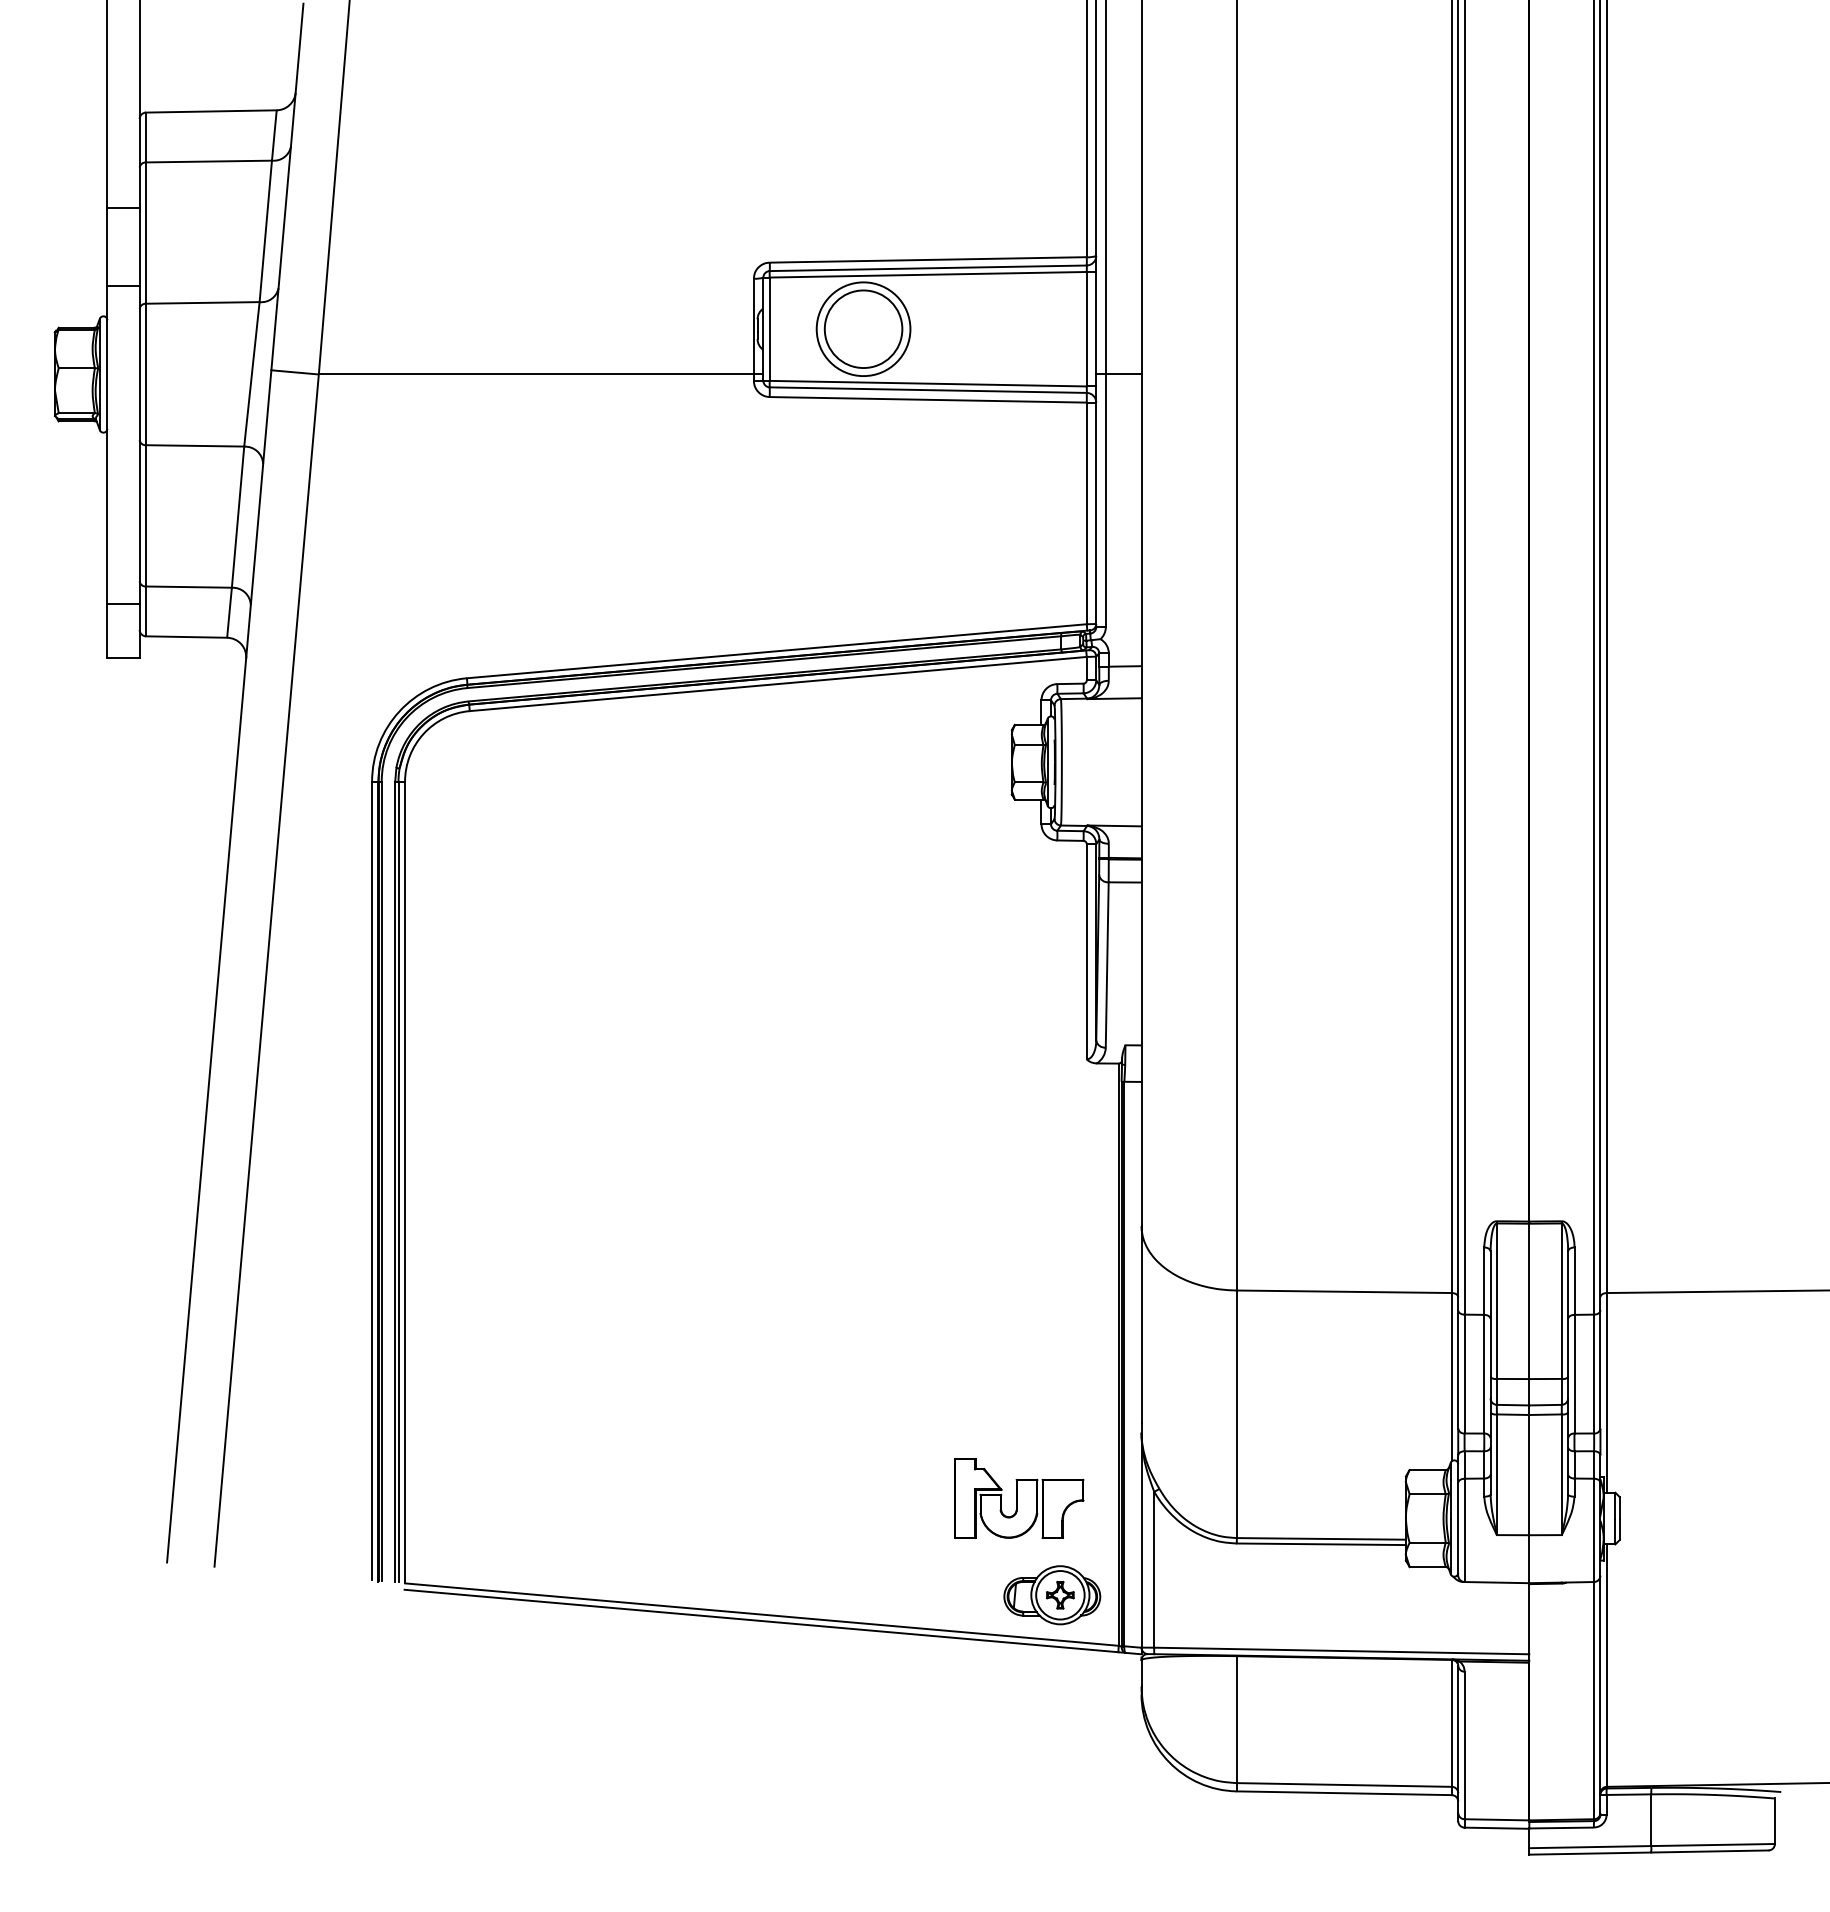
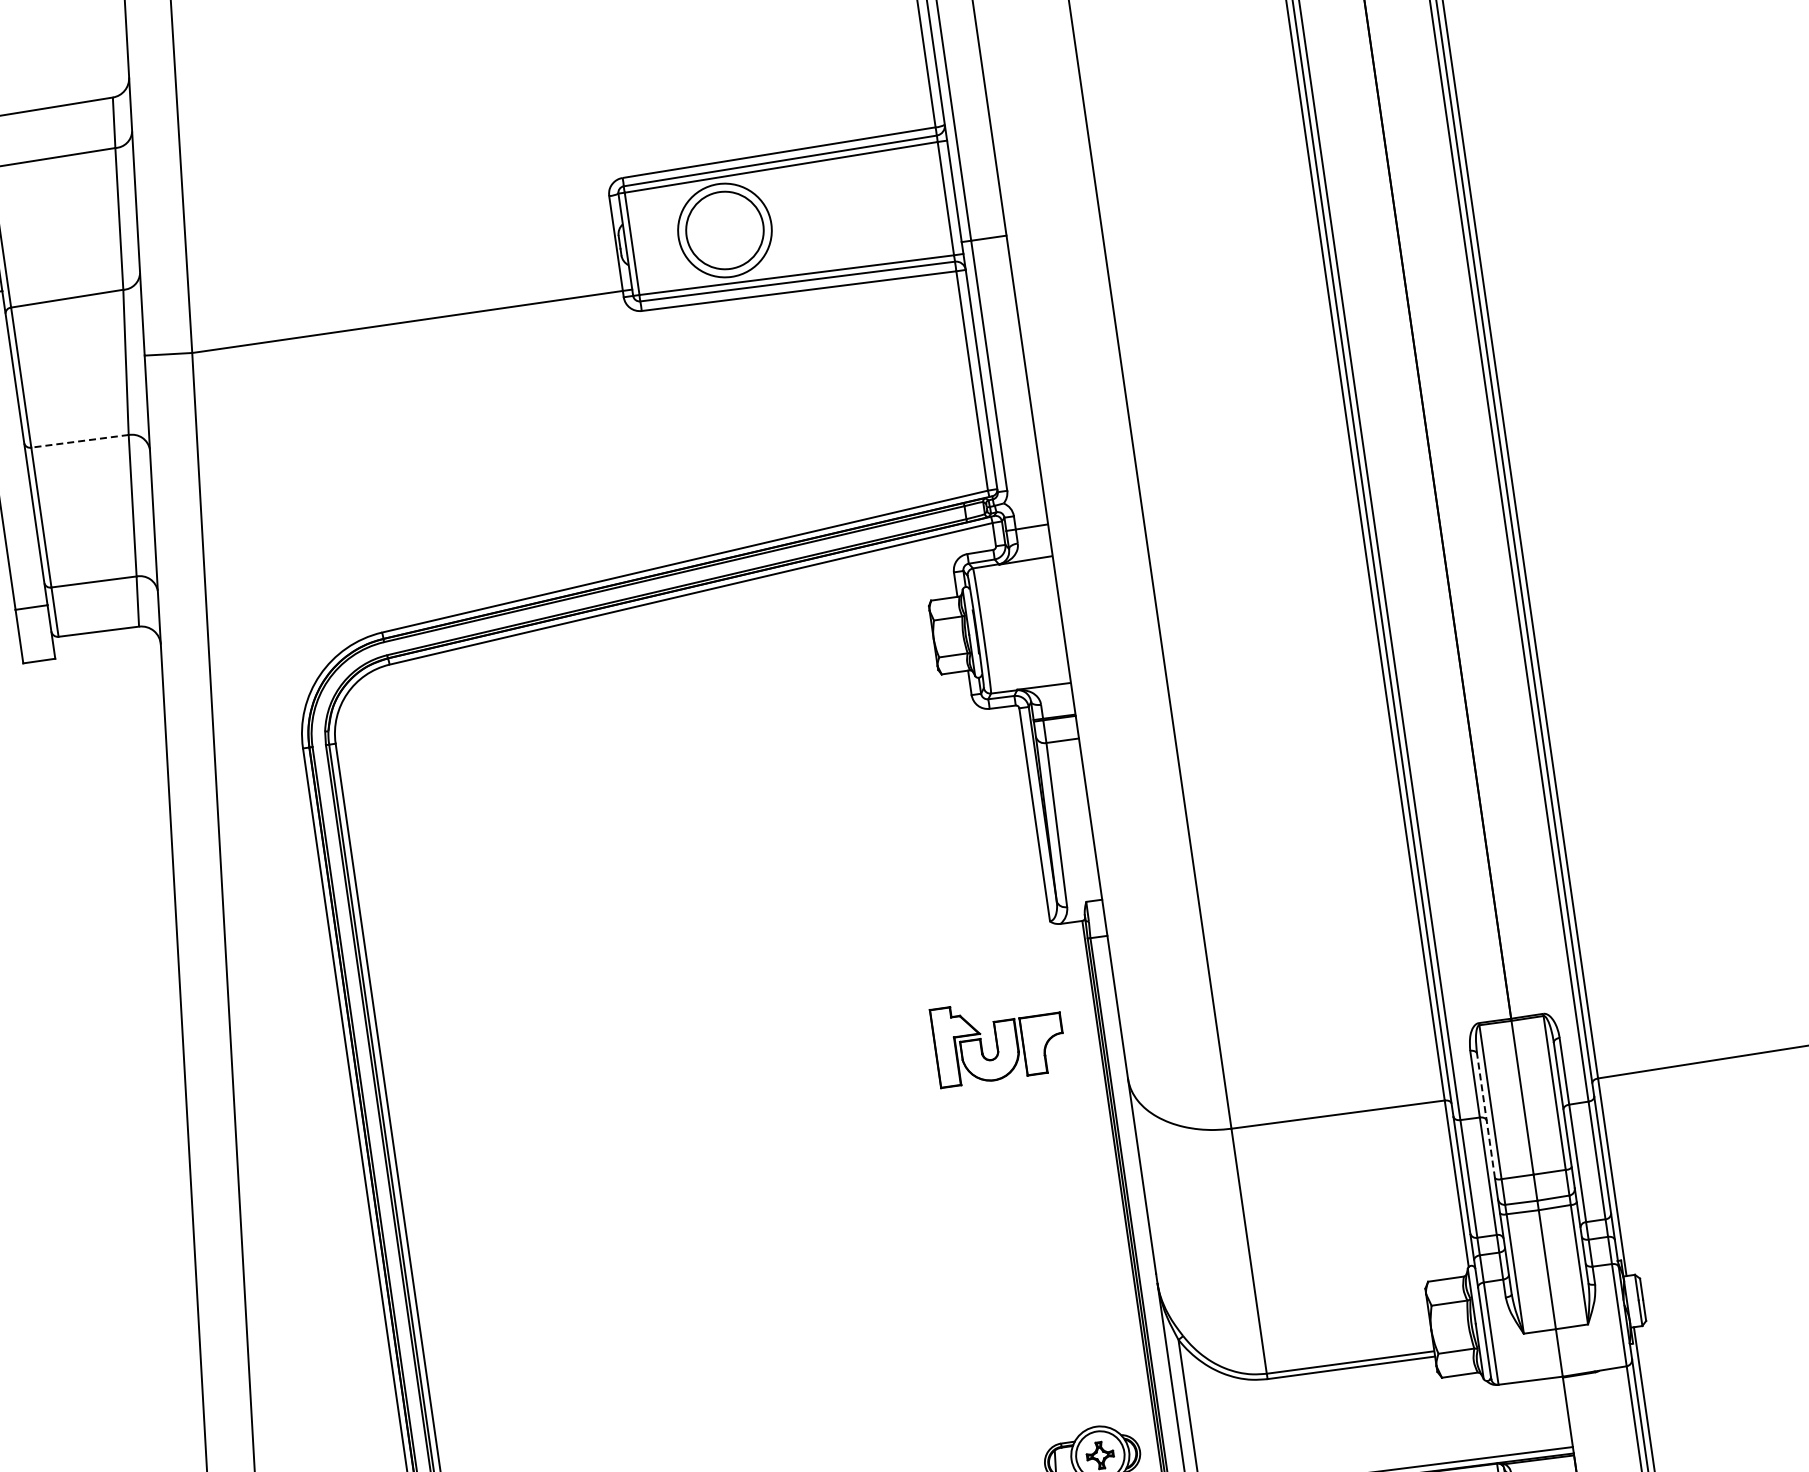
line: (194, 445) -> (79, 441), solid -> dashed
line: (1490, 1314) -> (1486, 1116), solid -> dashed
part: (1019, 1498) -> (999, 1039), moved

